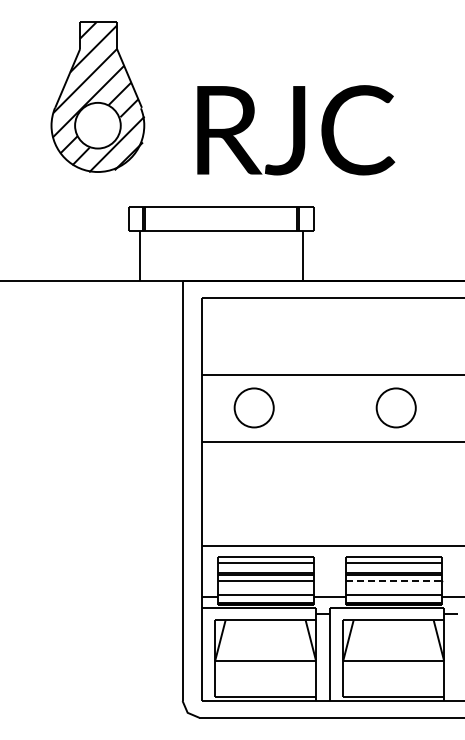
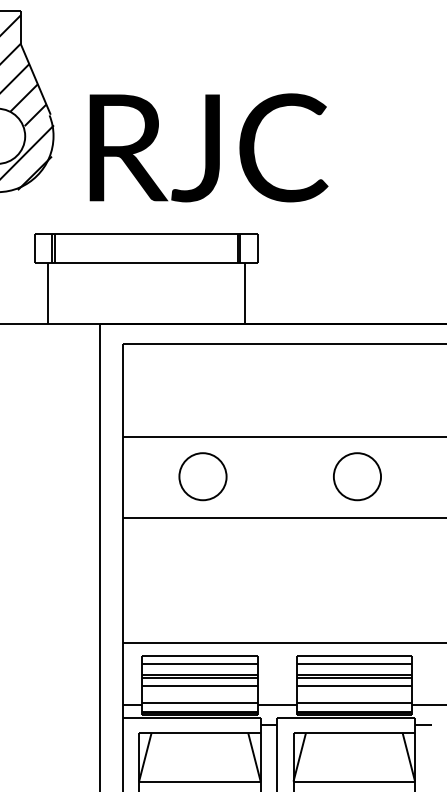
text: (296, 130) -> (209, 148), moved
part: (253, 407) -> (202, 476), moved
line: (394, 581) -> (355, 686), dashed -> solid

